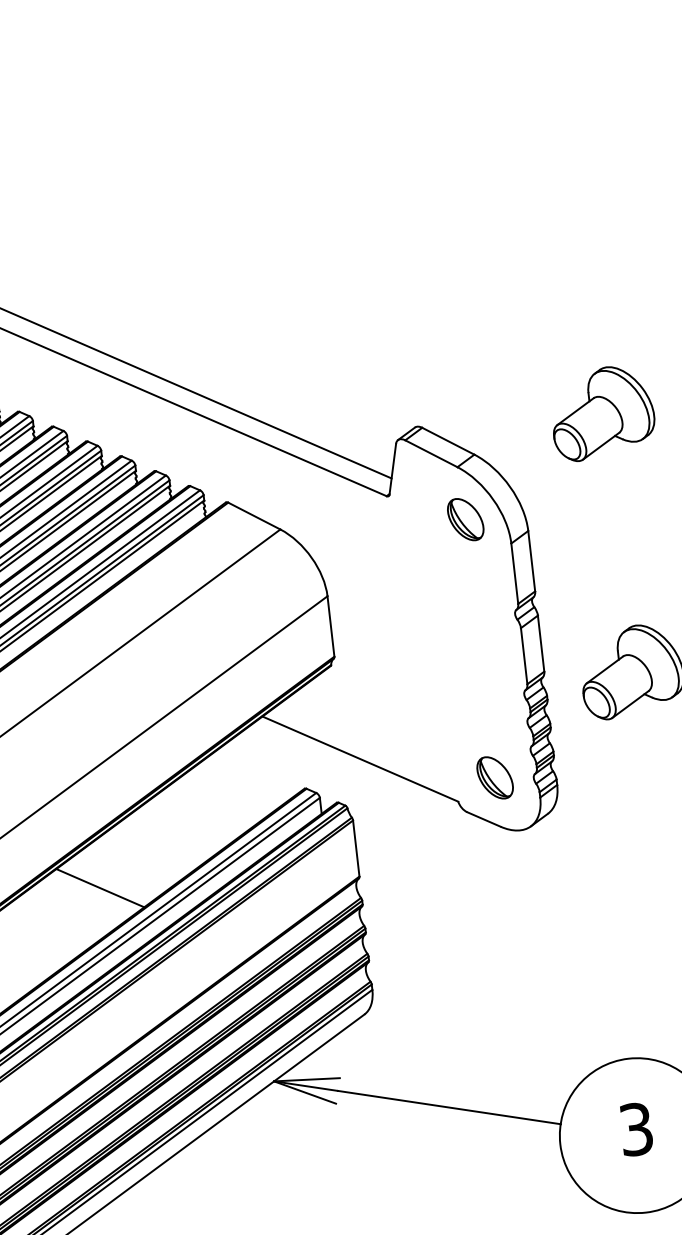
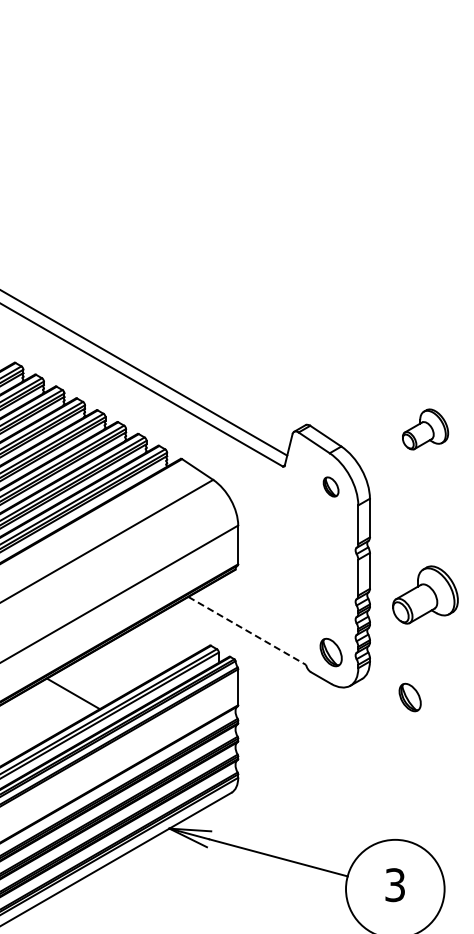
part: (602, 413) -> (425, 429), size x0.7
part: (464, 518) -> (330, 486), size x0.7
line: (360, 758) -> (247, 630), solid -> dashed
part: (625, 834) -> (409, 697), added

